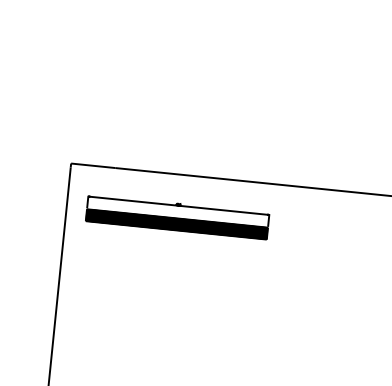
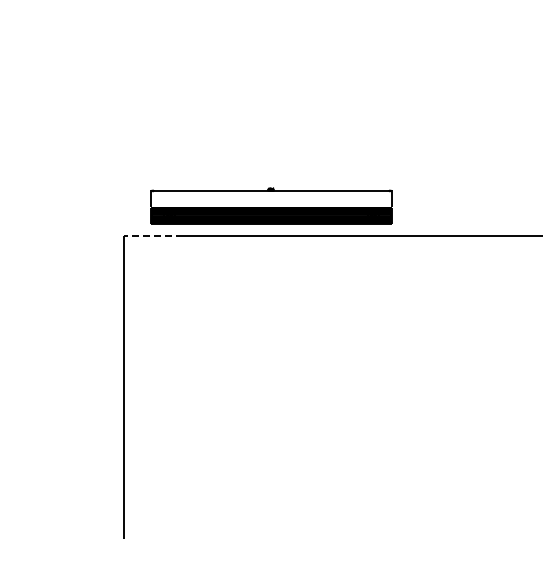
line: (92, 165) -> (152, 235), solid -> dashed
part: (177, 216) -> (271, 205), moved

